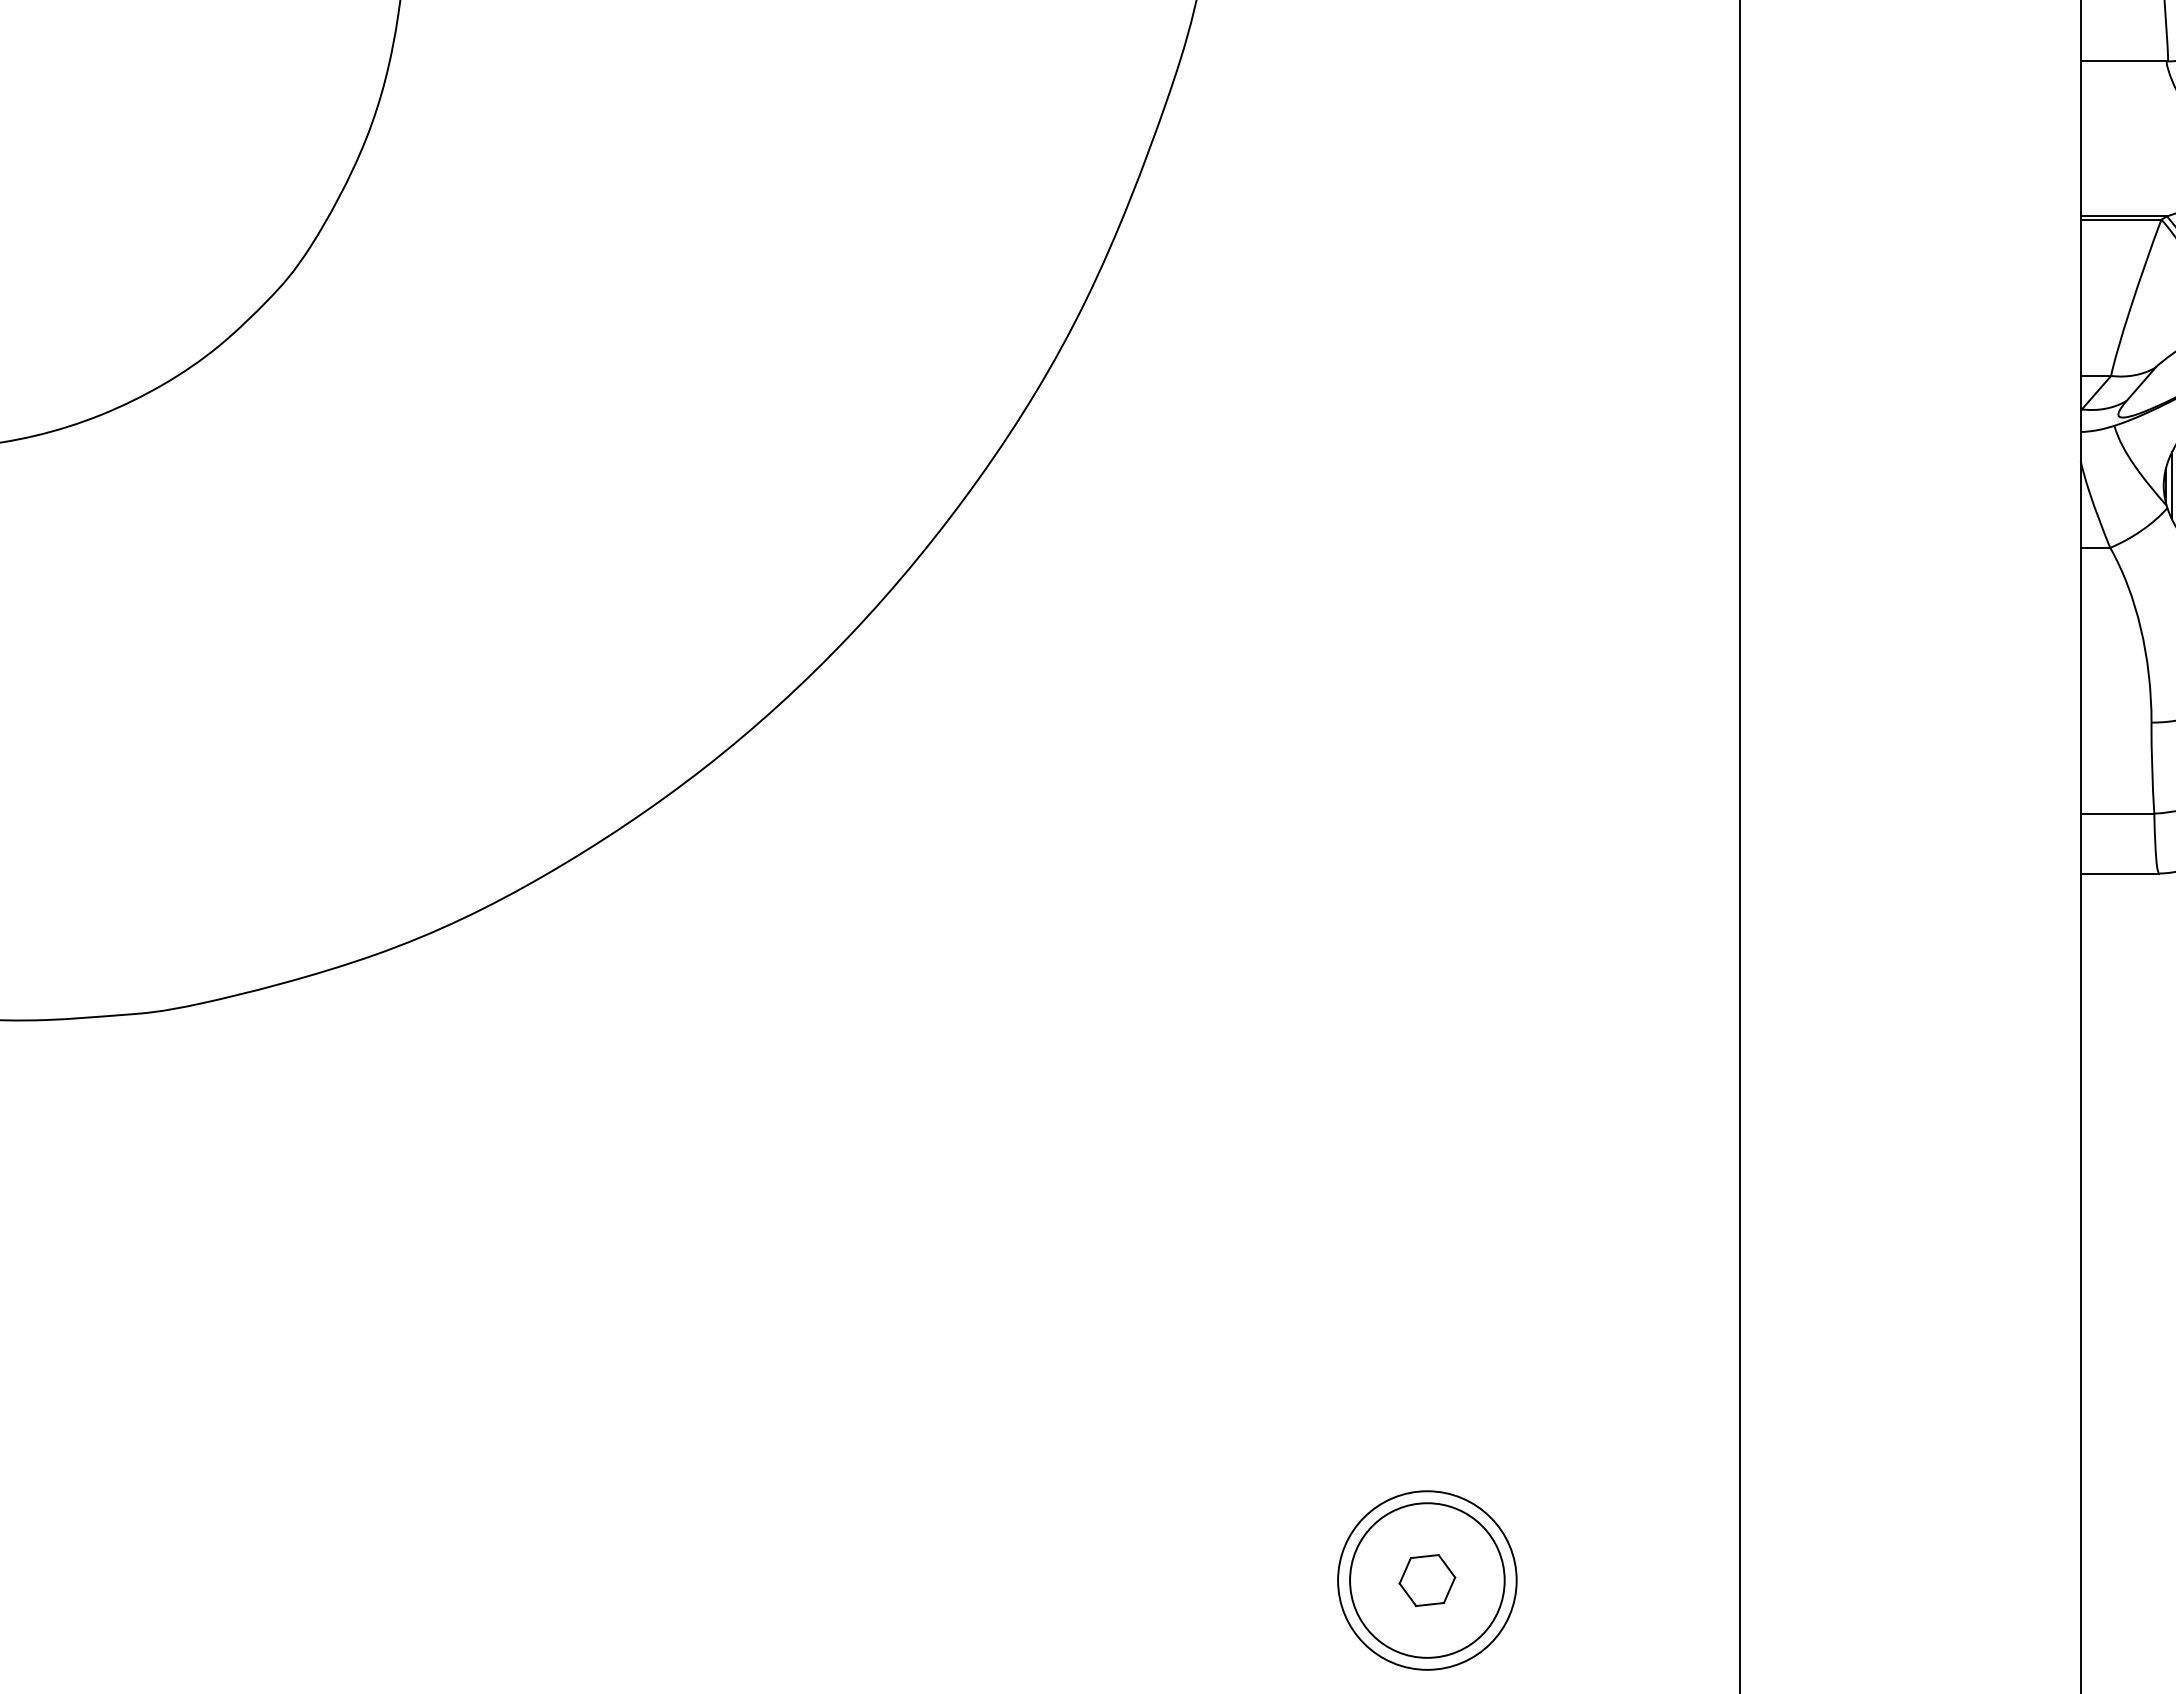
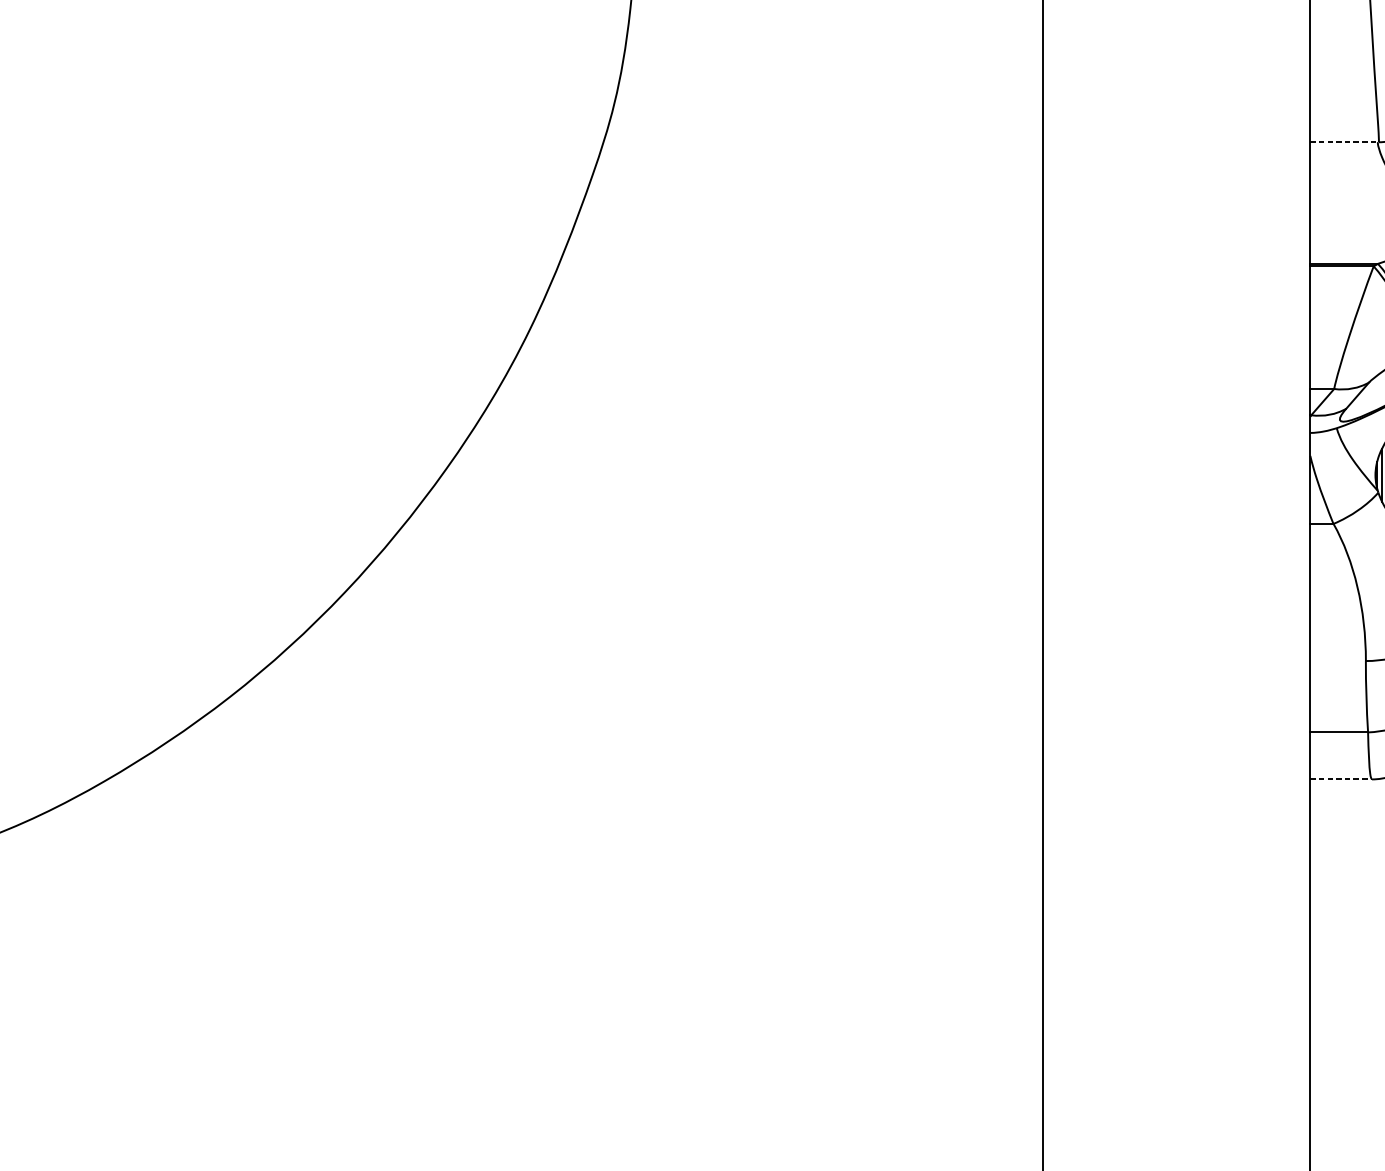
line: (2124, 61) -> (1344, 142), solid -> dashed
line: (2120, 873) -> (1341, 779), solid -> dashed

